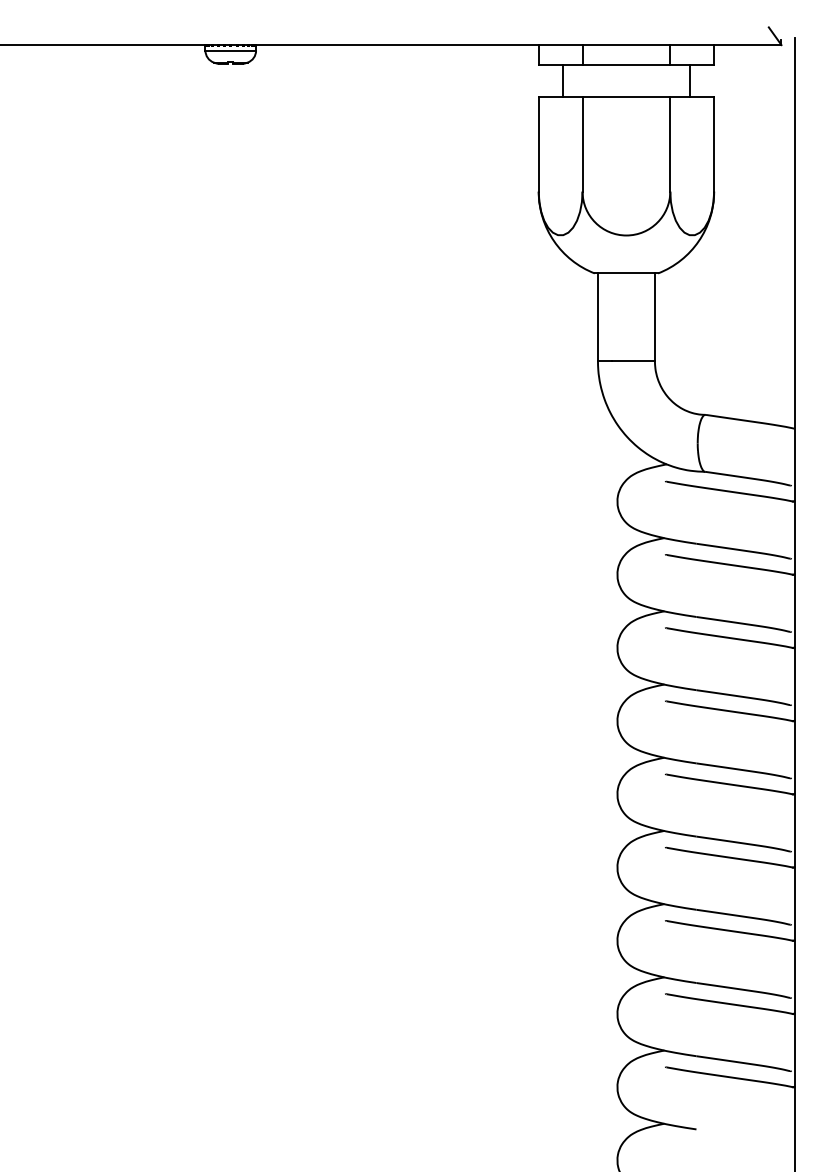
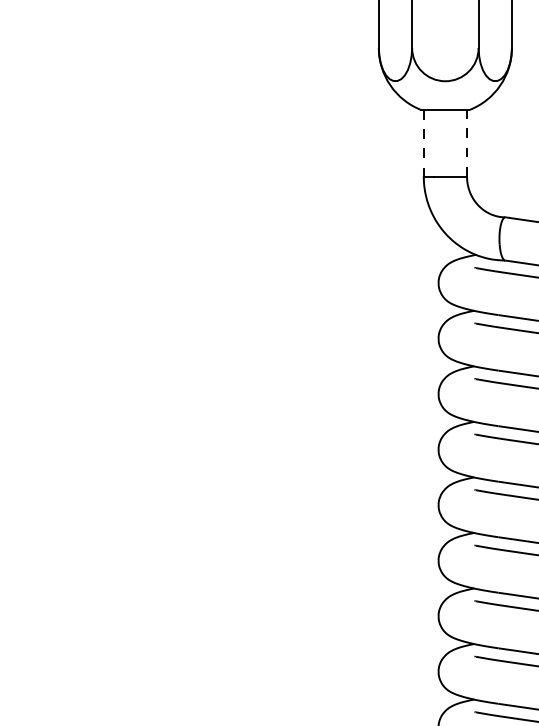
line: (597, 317) -> (423, 143), solid -> dashed
line: (654, 317) -> (466, 143), solid -> dashed

